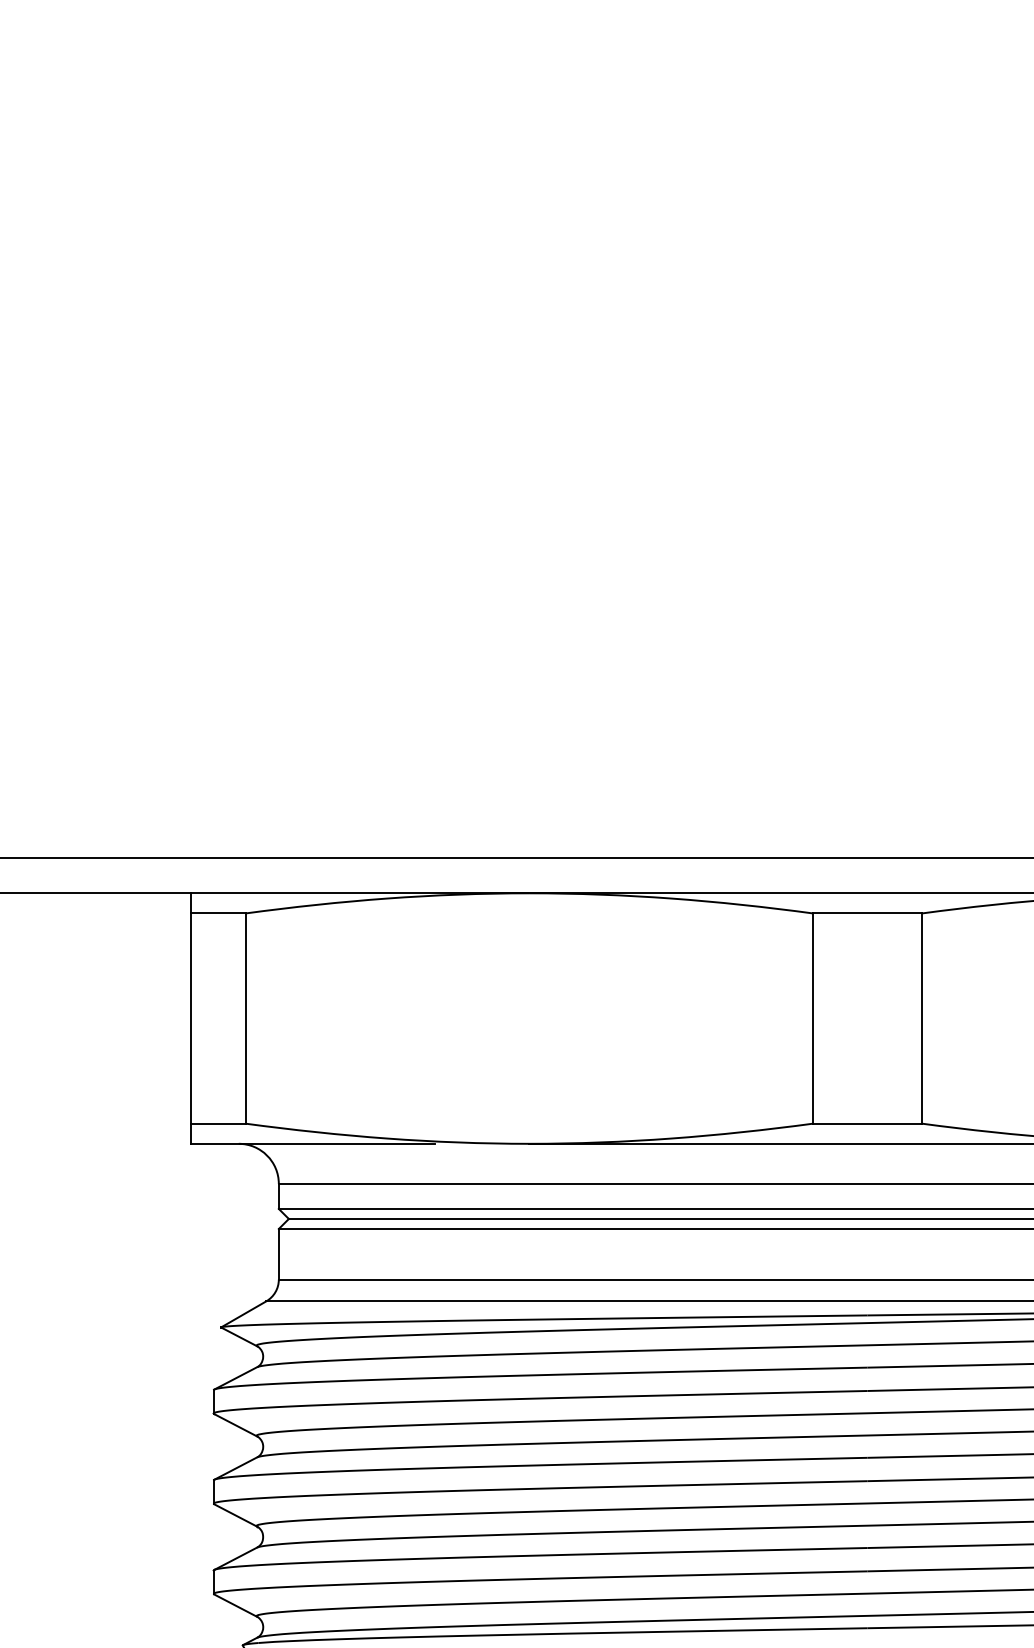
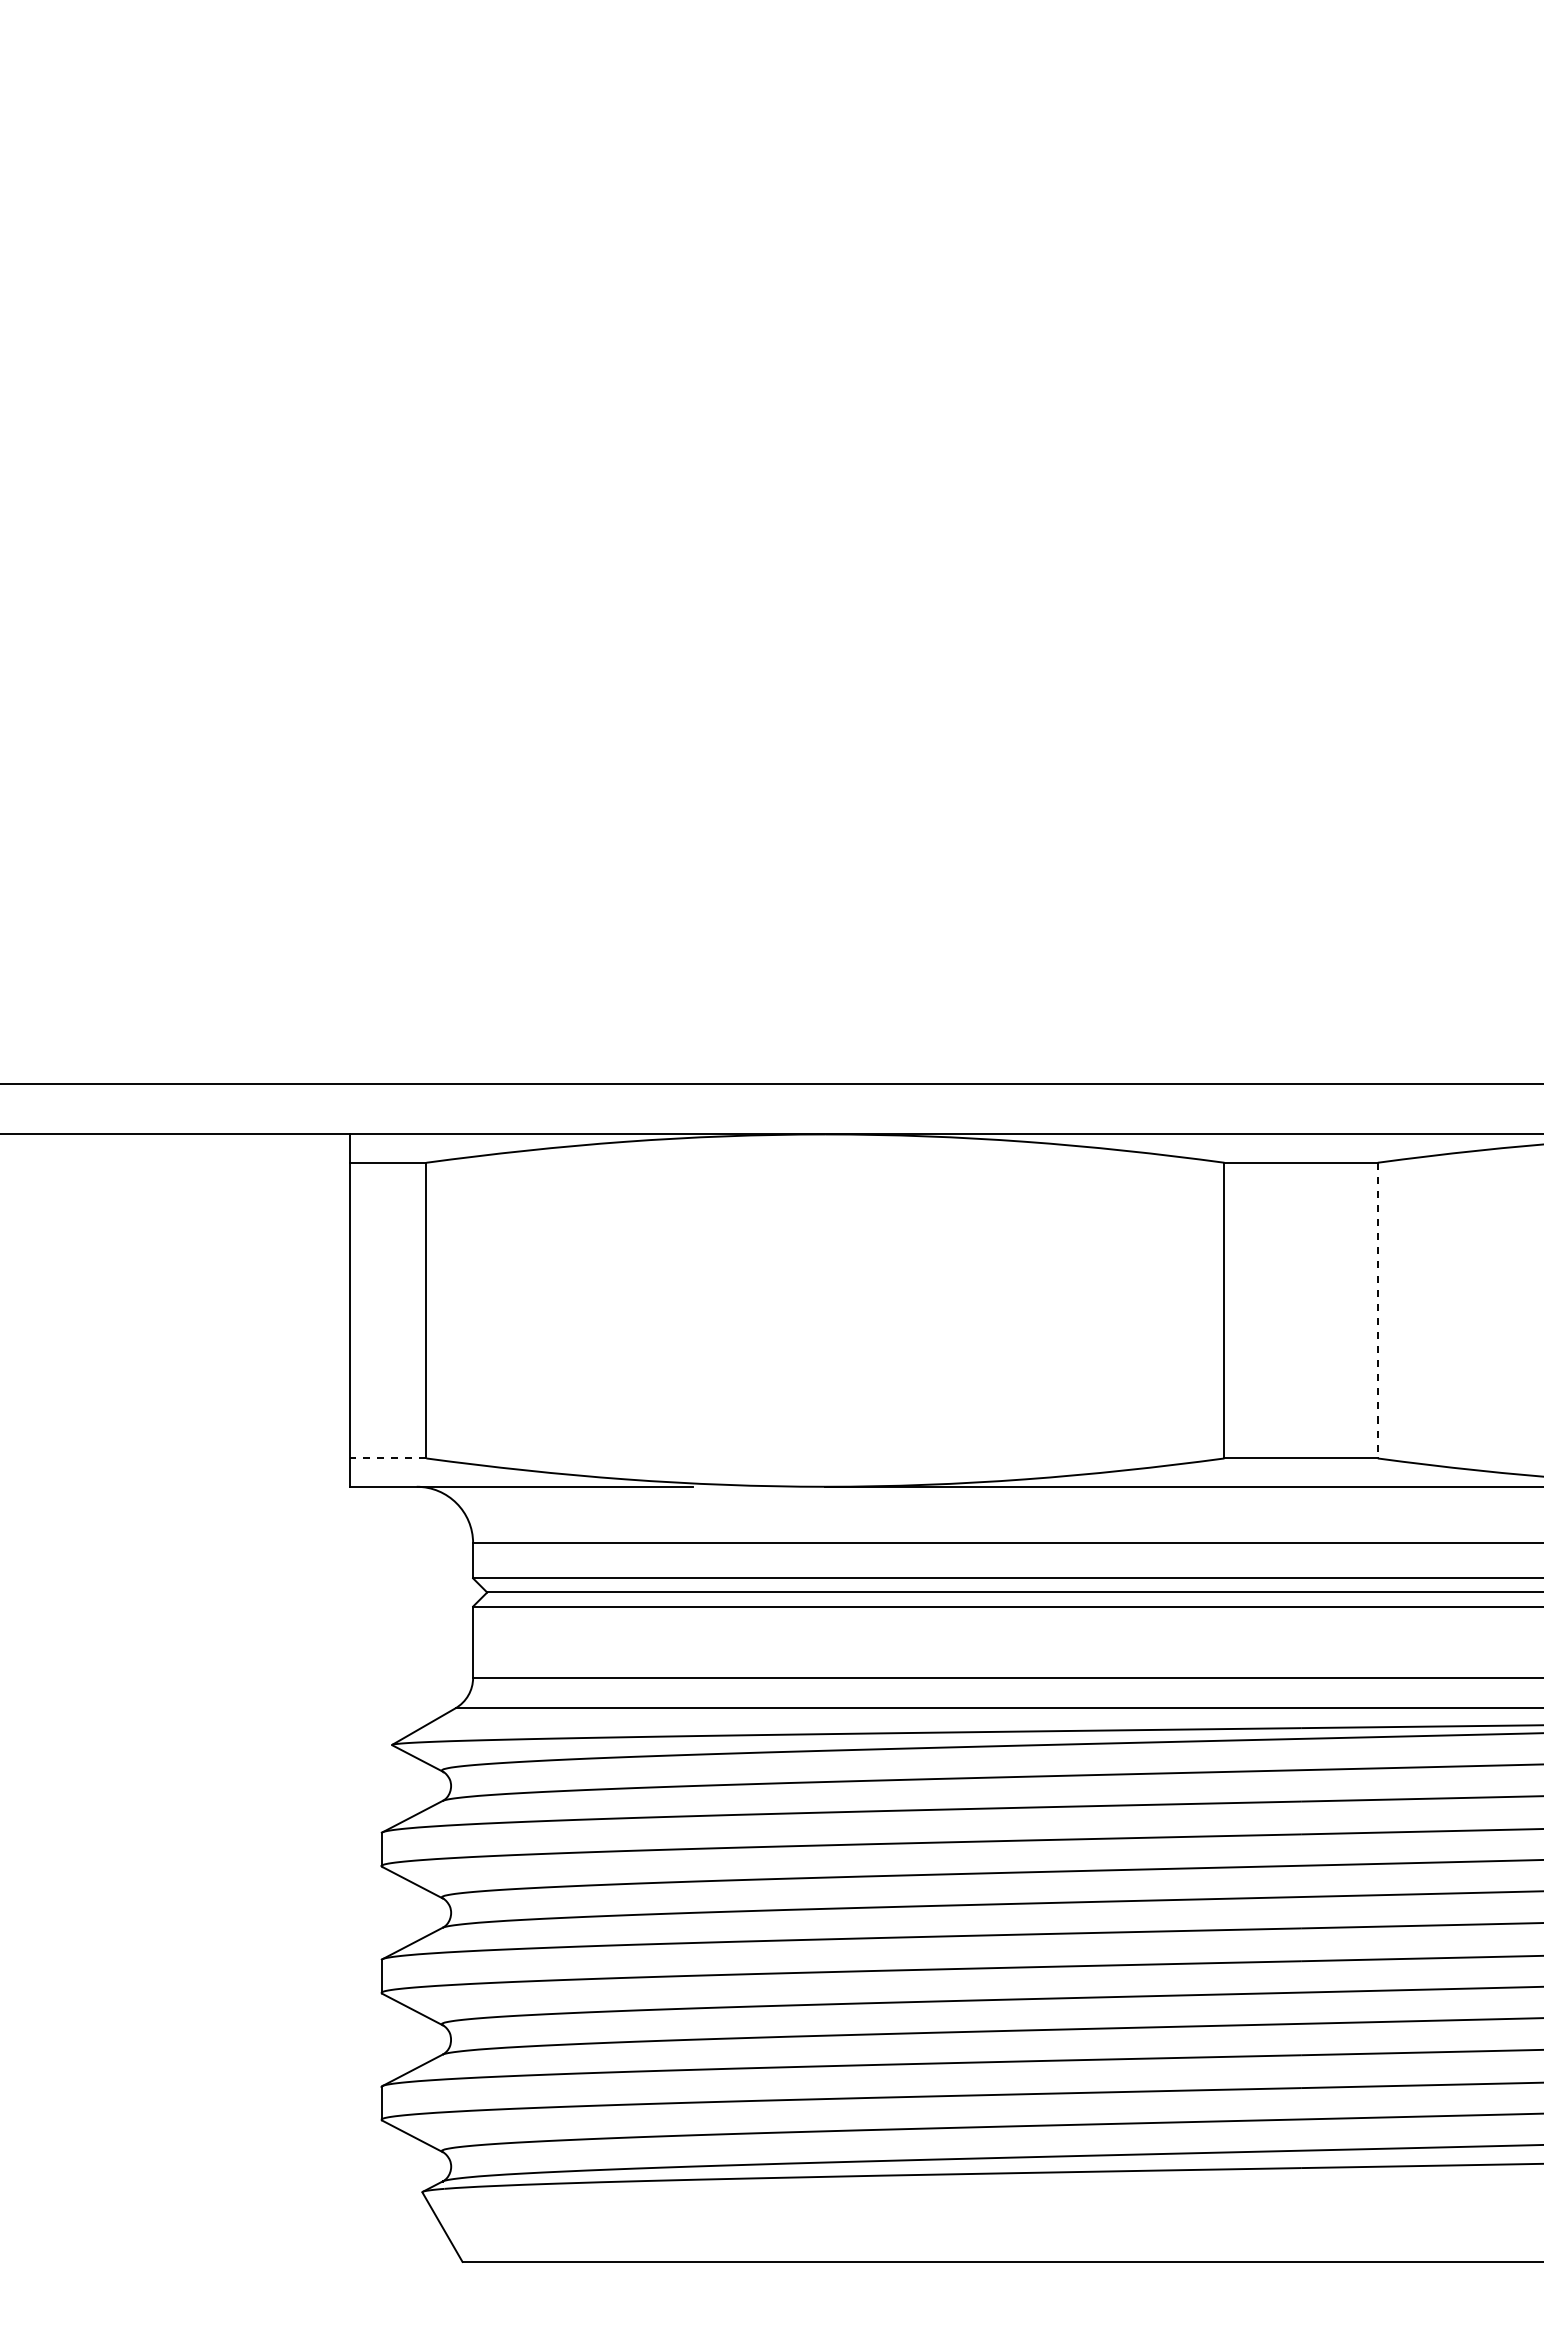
line: (921, 1018) -> (1377, 1310), solid -> dashed
line: (217, 1123) -> (387, 1458), solid -> dashed

